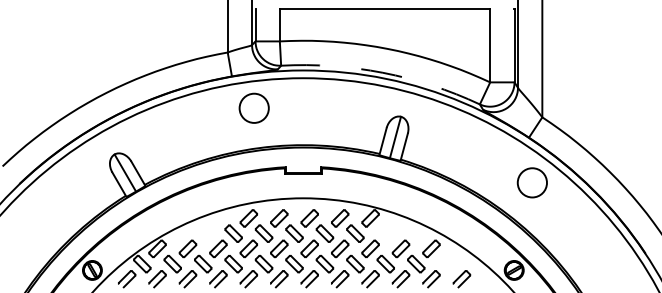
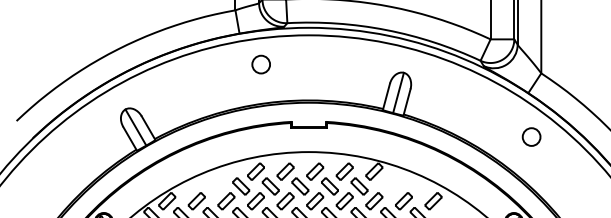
arc: (382, 72) -> (385, 29), dashed -> solid
circle: (254, 108) -> (261, 64), size x0.62
circle: (532, 182) -> (531, 136), size x0.62

